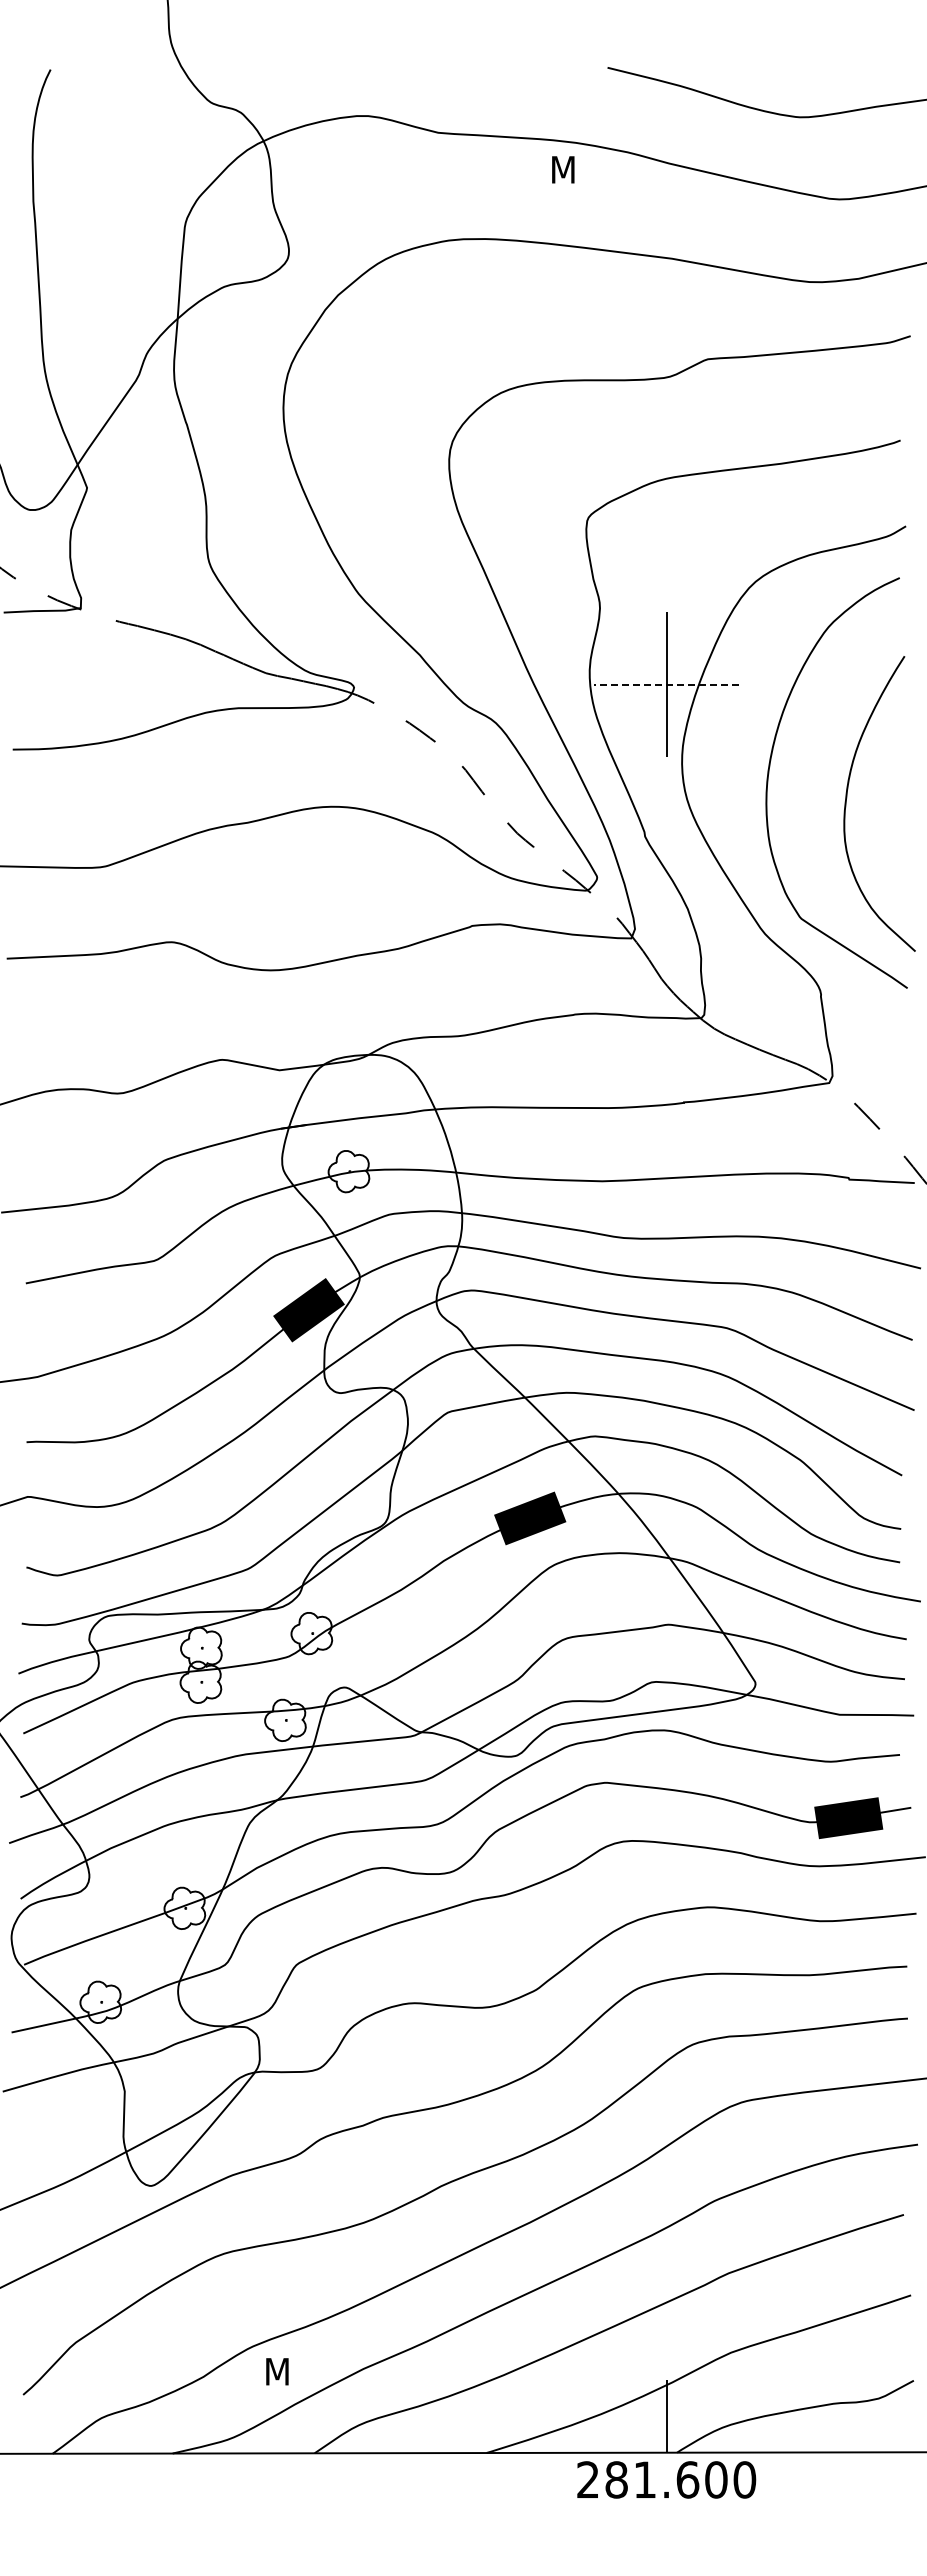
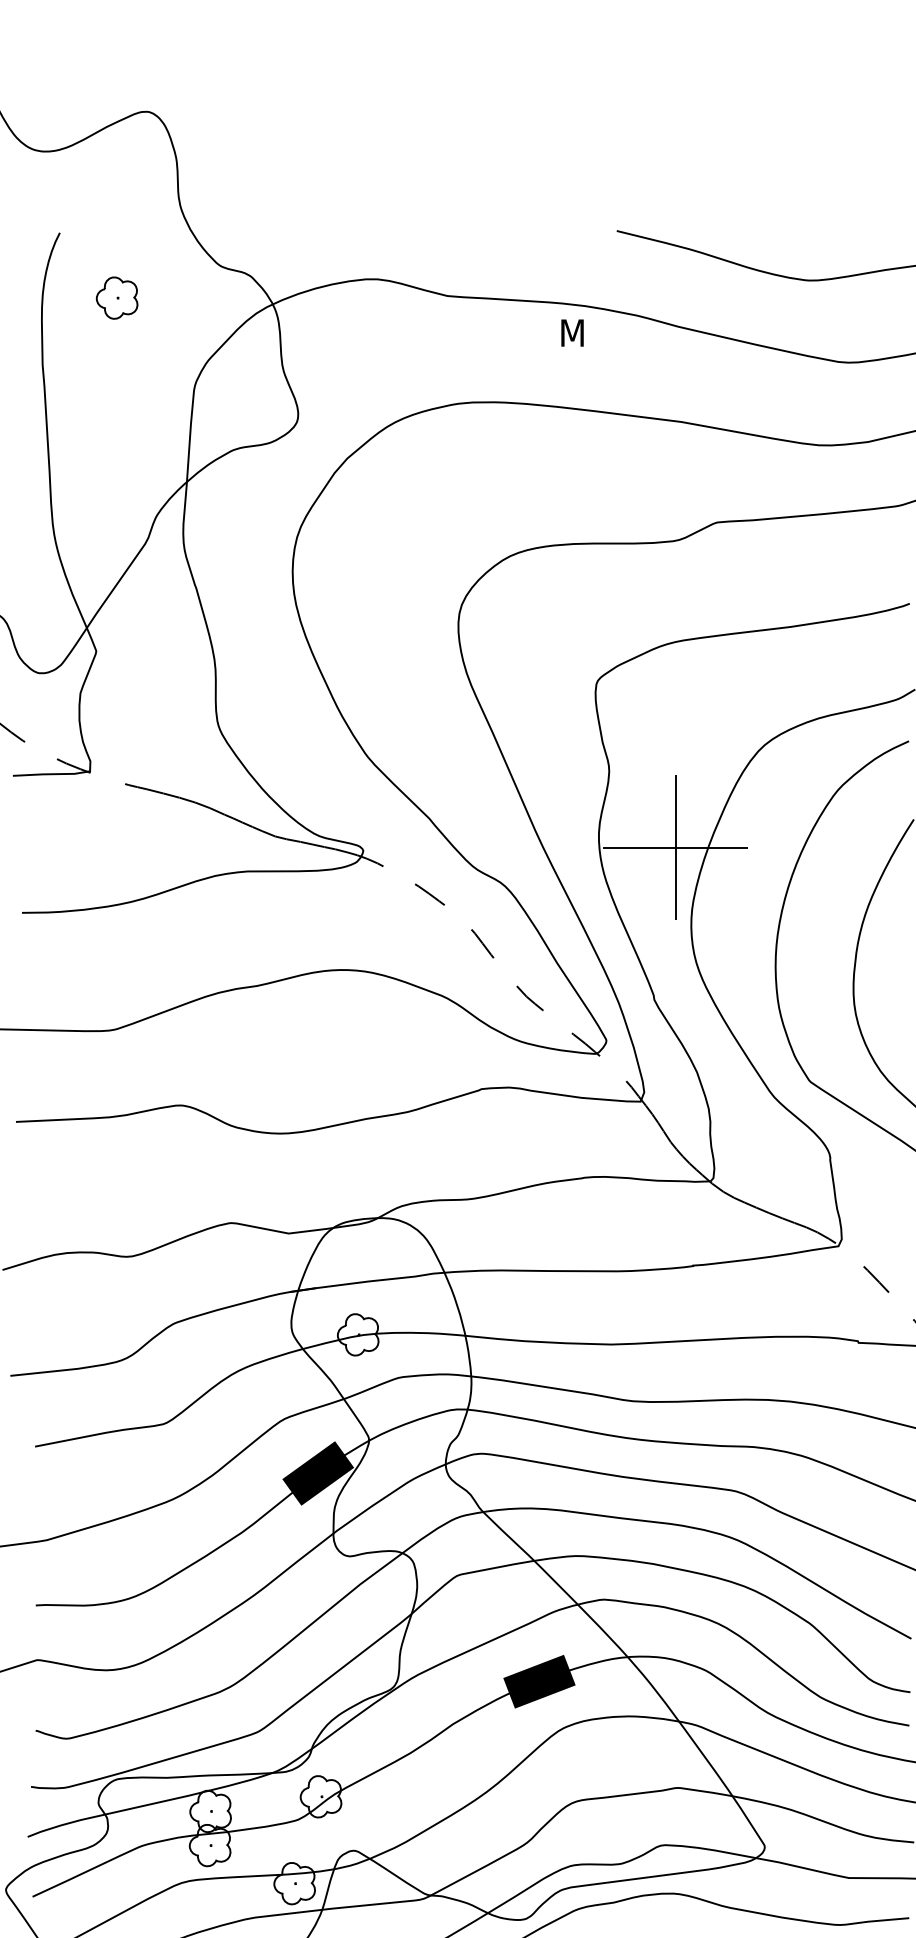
part: (107, 134) -> (116, 297), added
line: (666, 684) -> (675, 847), dashed -> solid

